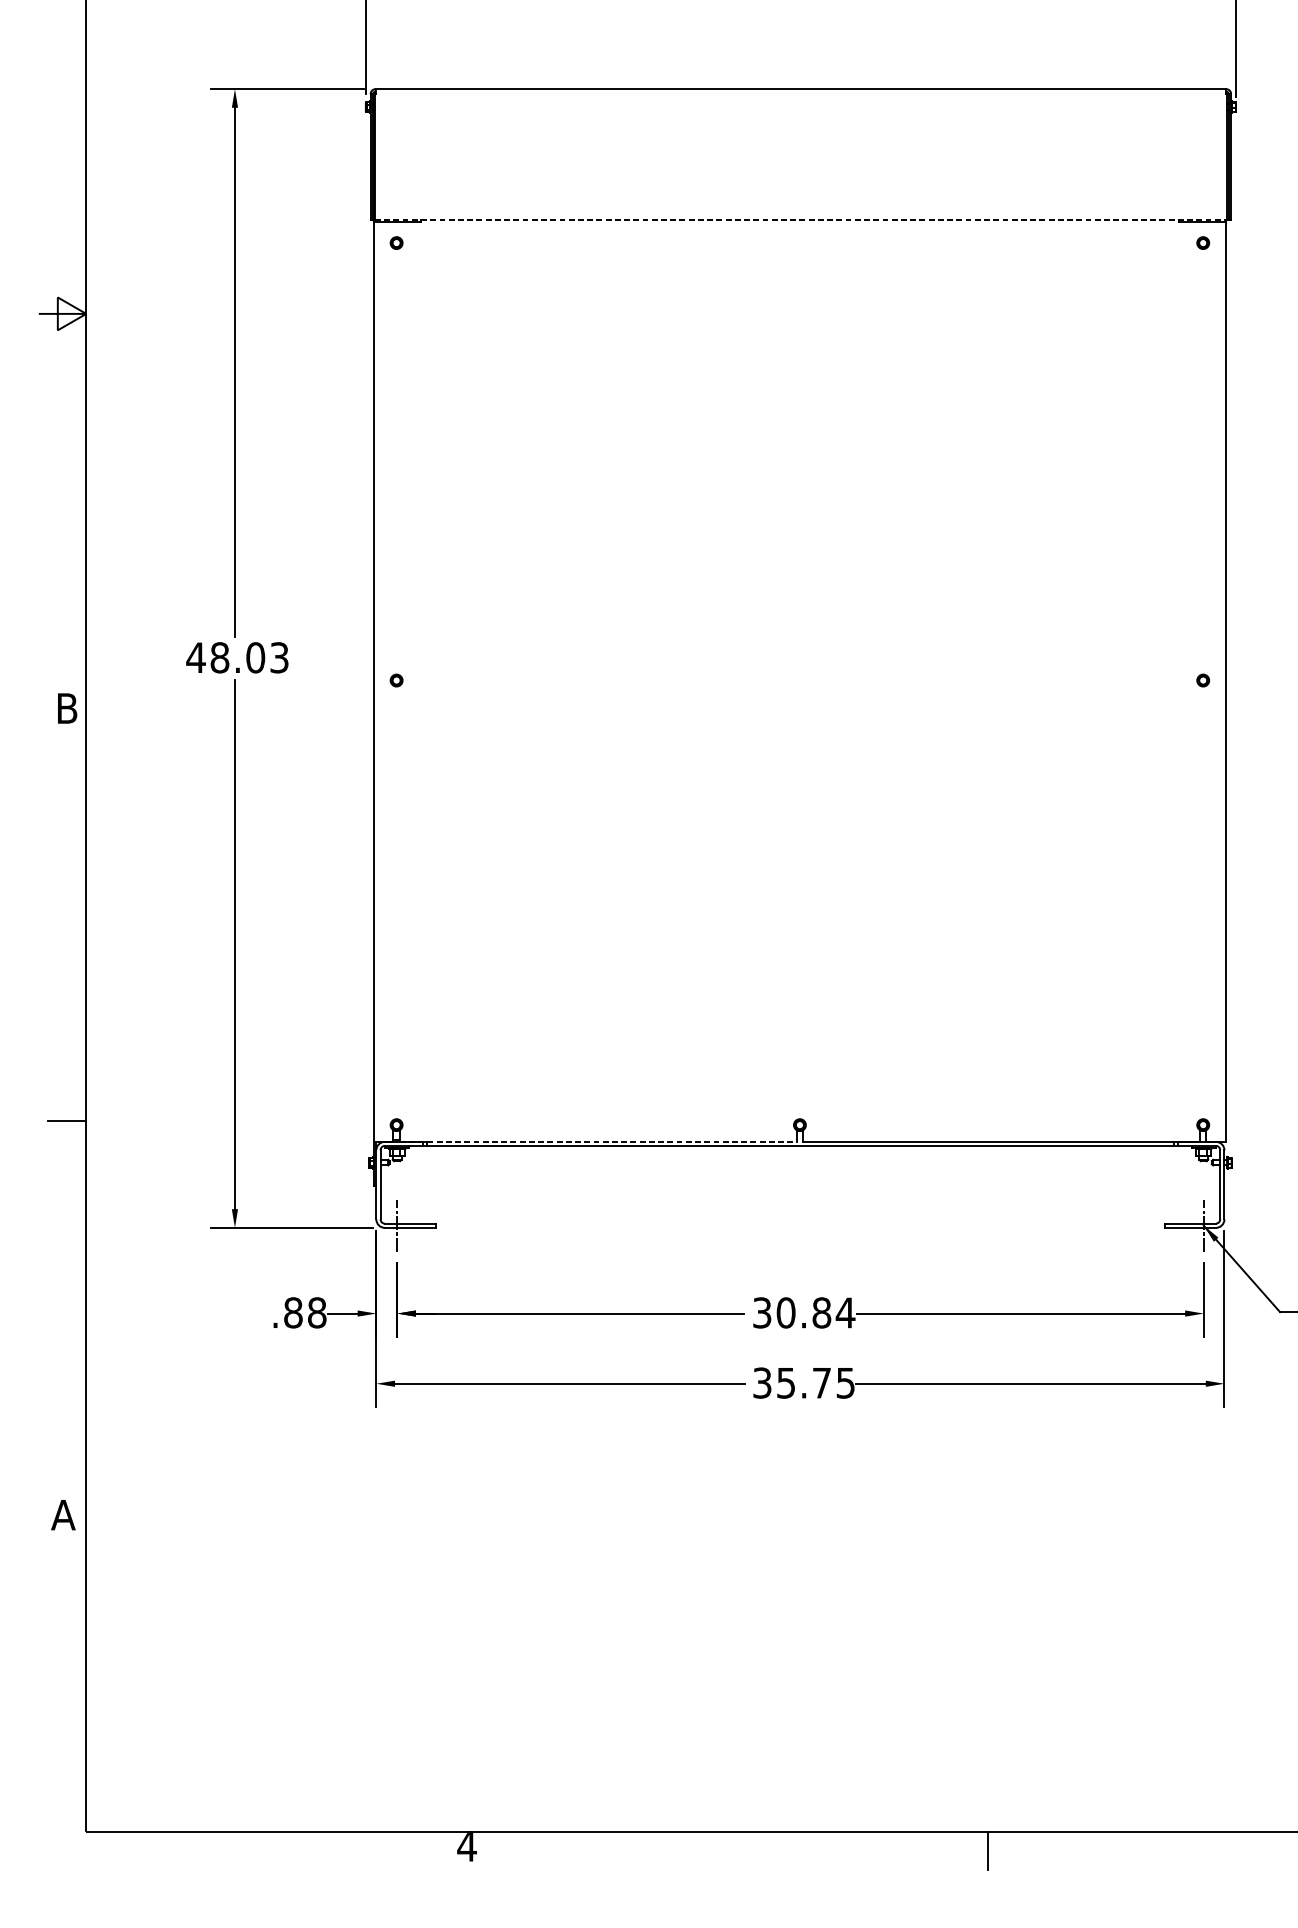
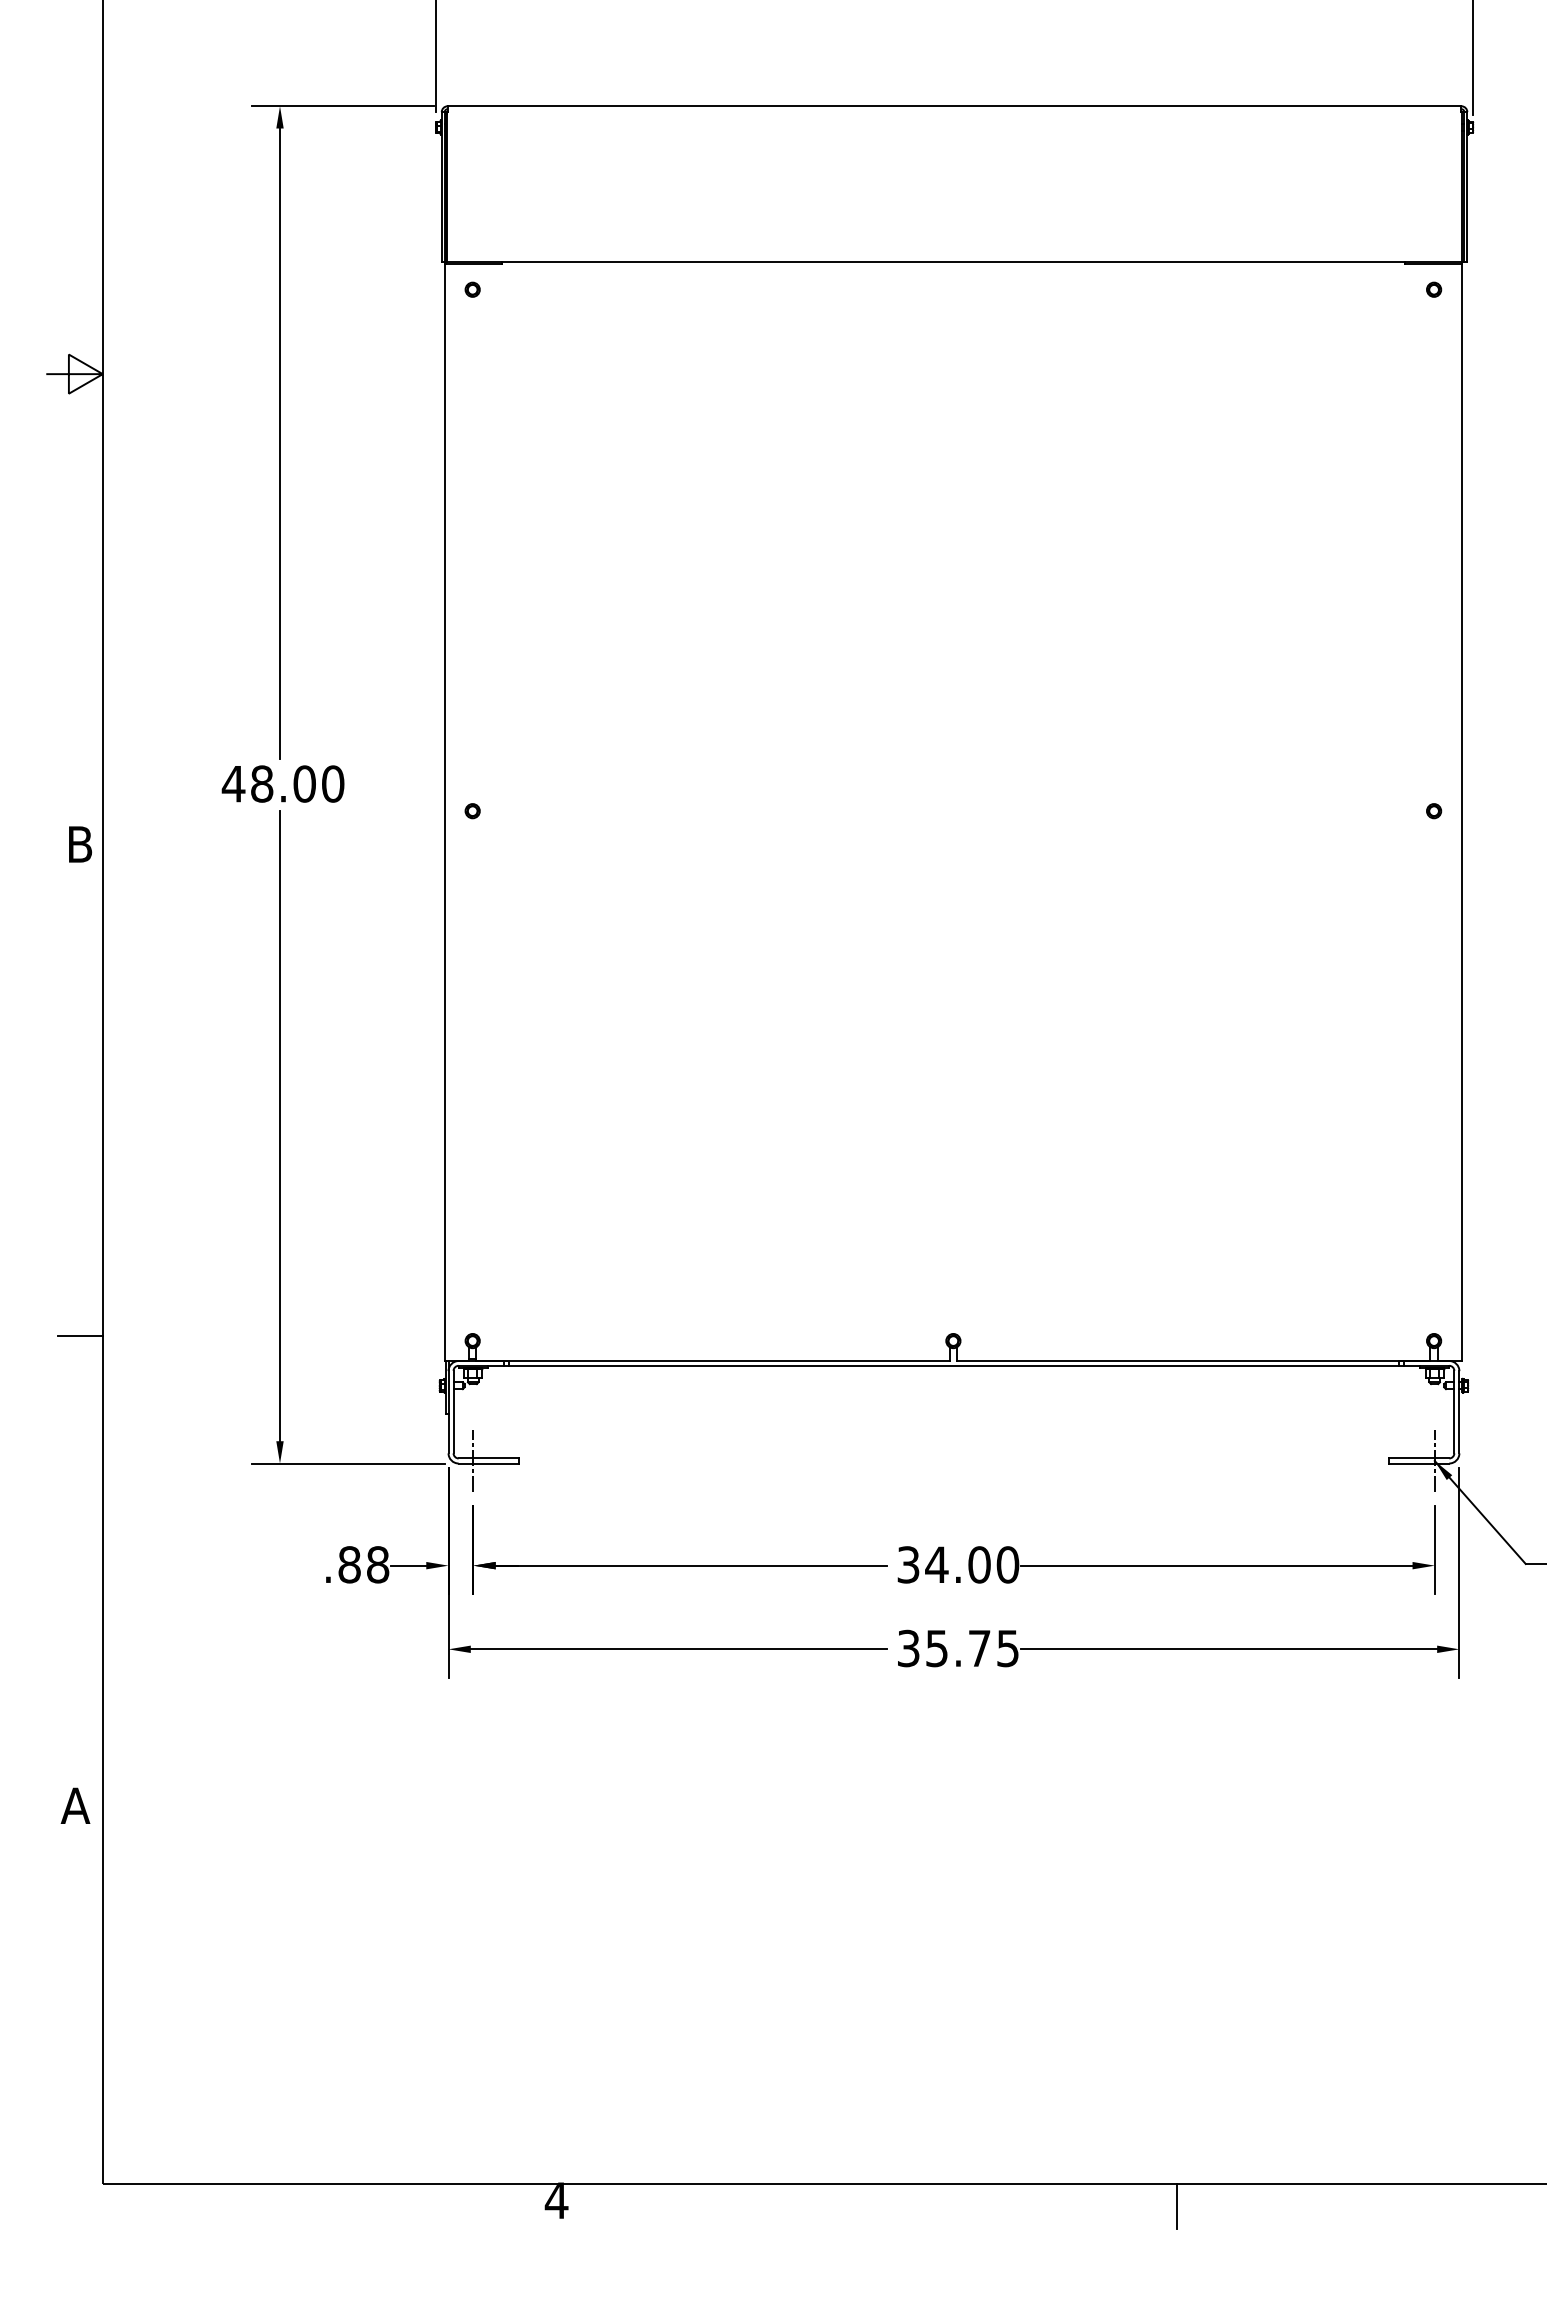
line: (800, 219) -> (954, 261), dashed -> solid
text: (279, 657) -> (333, 783), 48.03 -> 48.00
line: (597, 1141) -> (712, 1360), dashed -> solid
text: (815, 1312) -> (972, 1564), 30.84 -> 34.00

